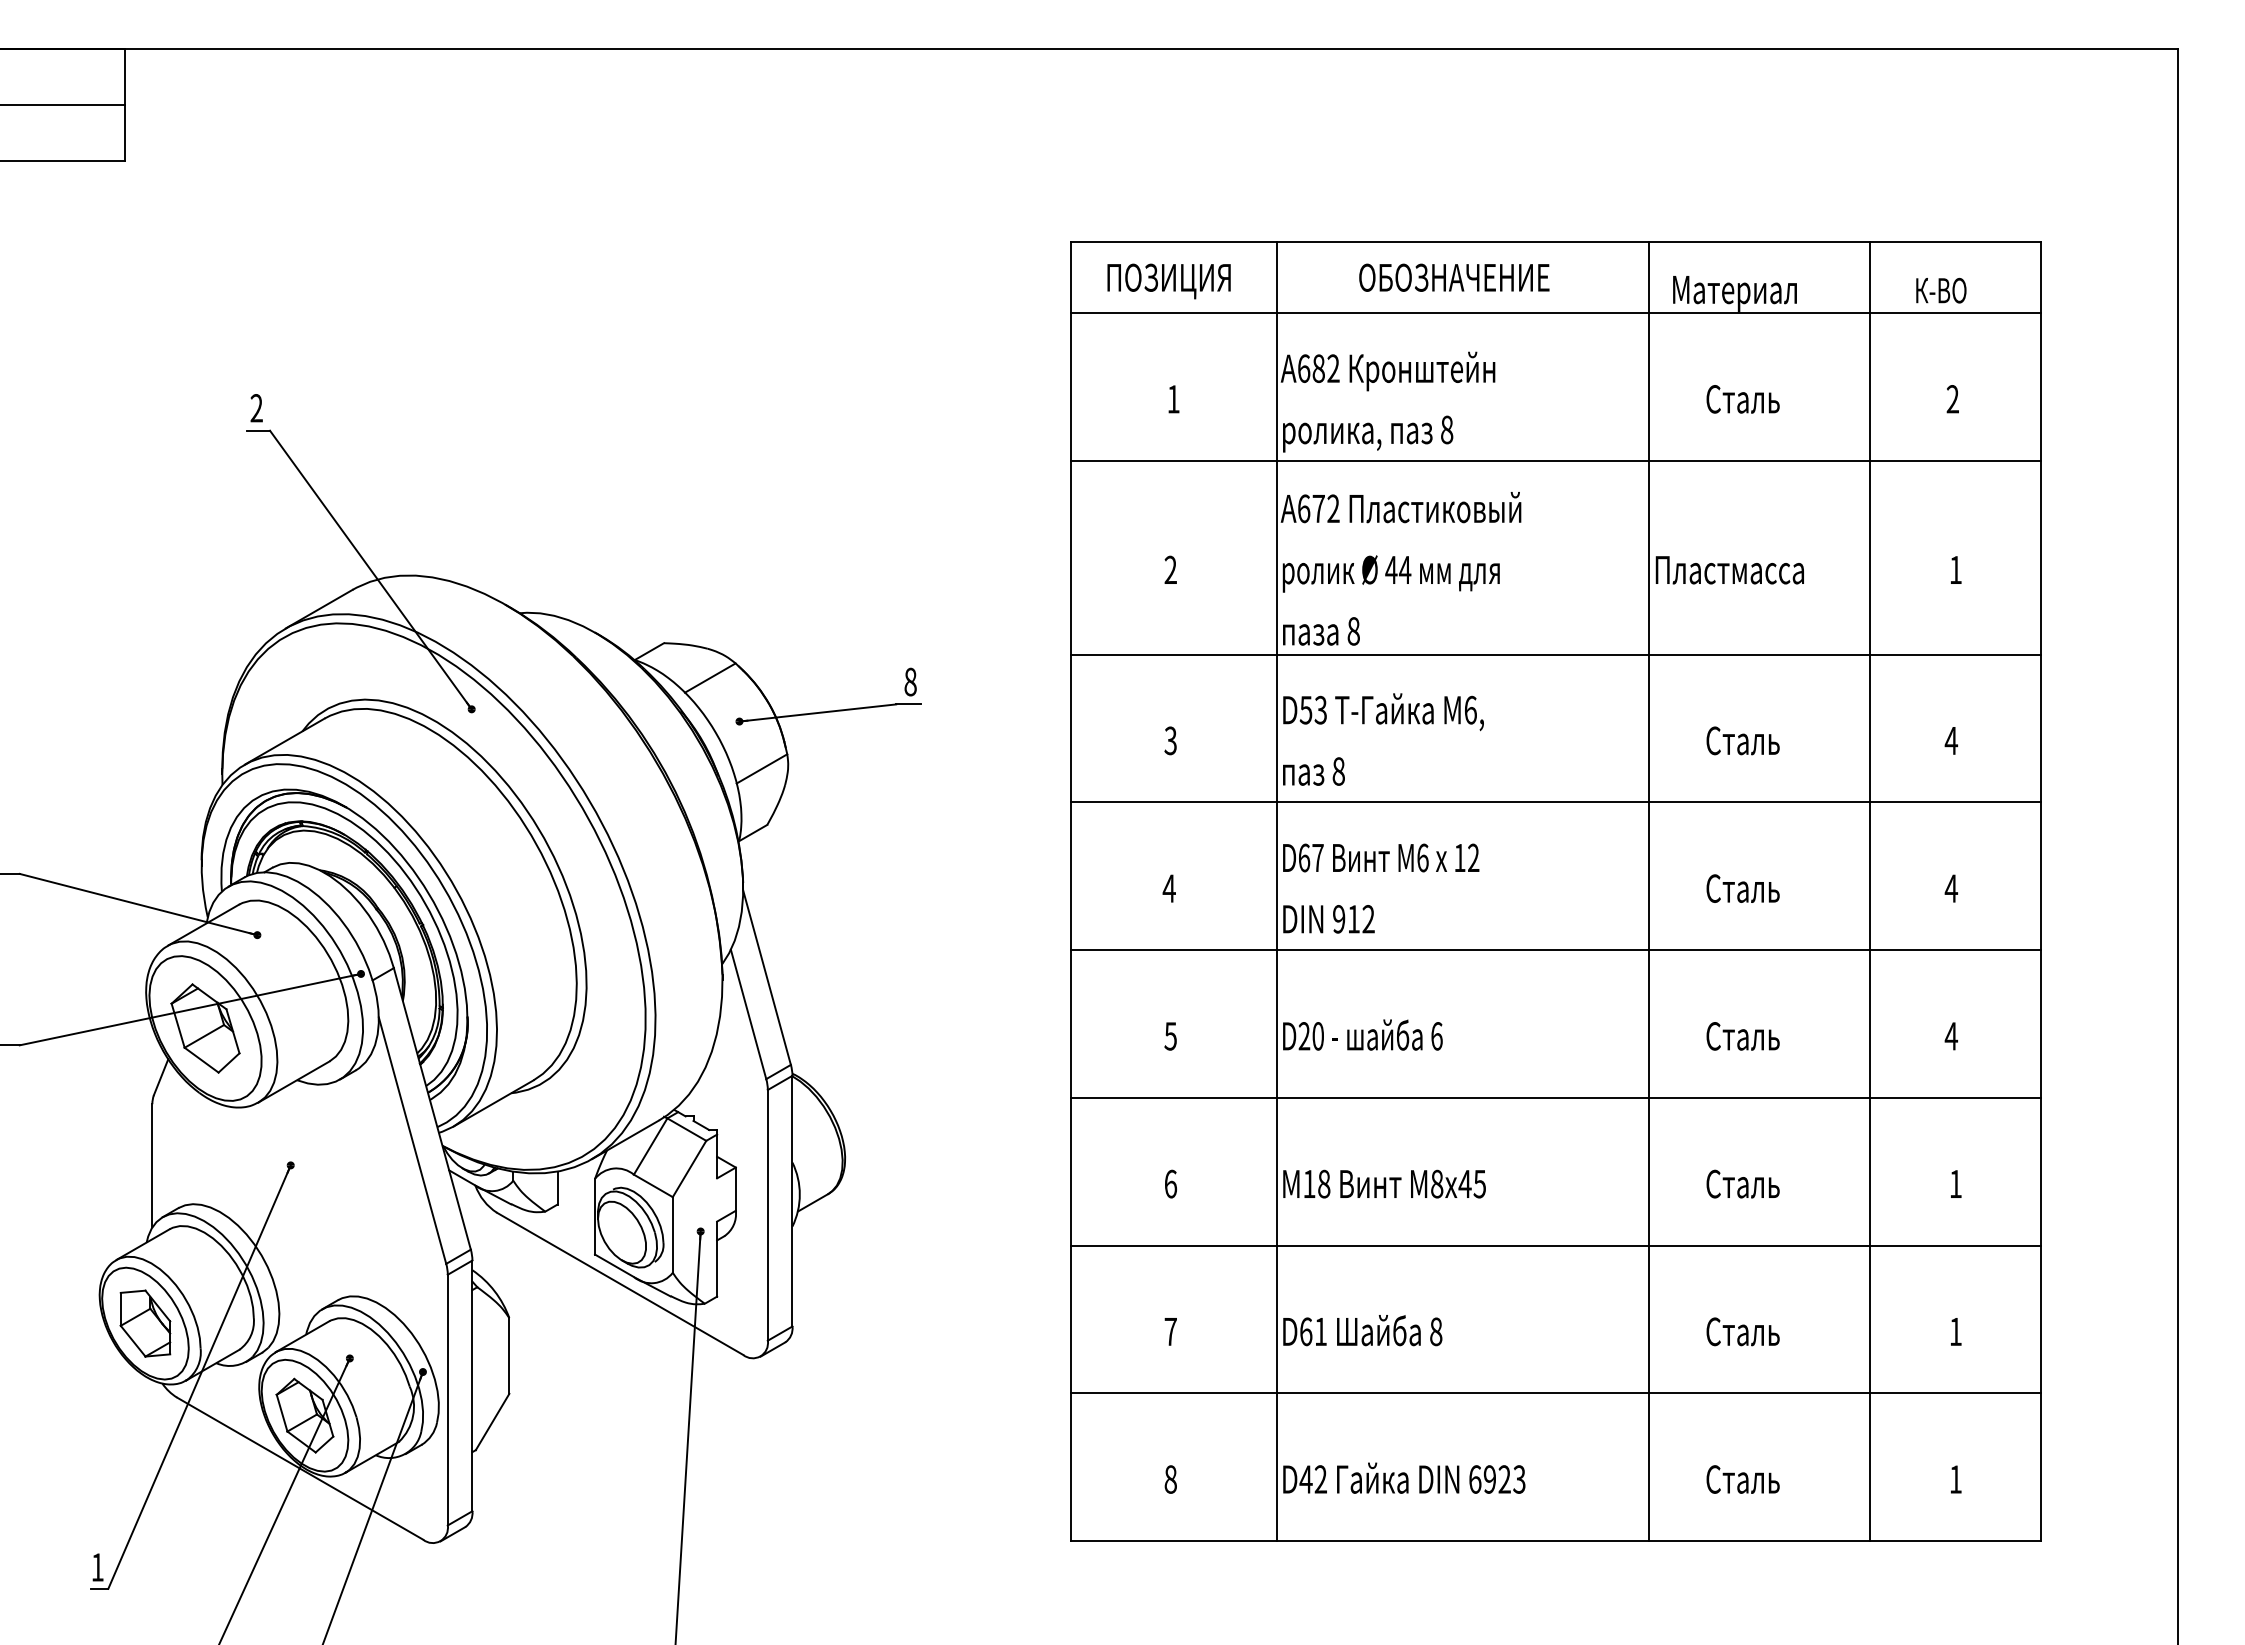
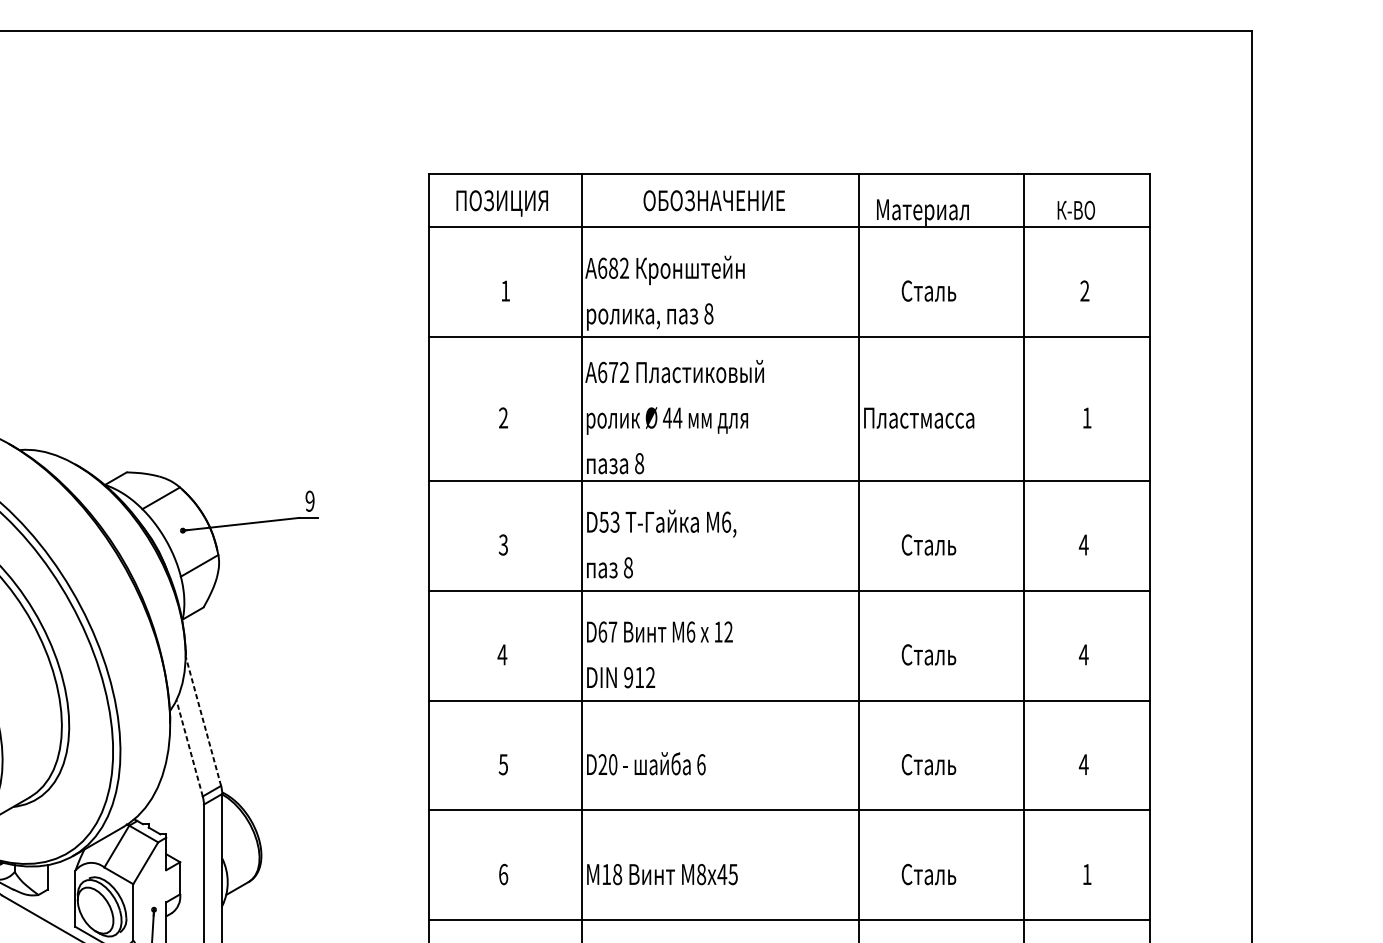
text: (910, 681) -> (310, 500), 8 -> 9
line: (766, 977) -> (202, 720), solid -> dashed
line: (748, 1013) -> (189, 747), solid -> dashed

